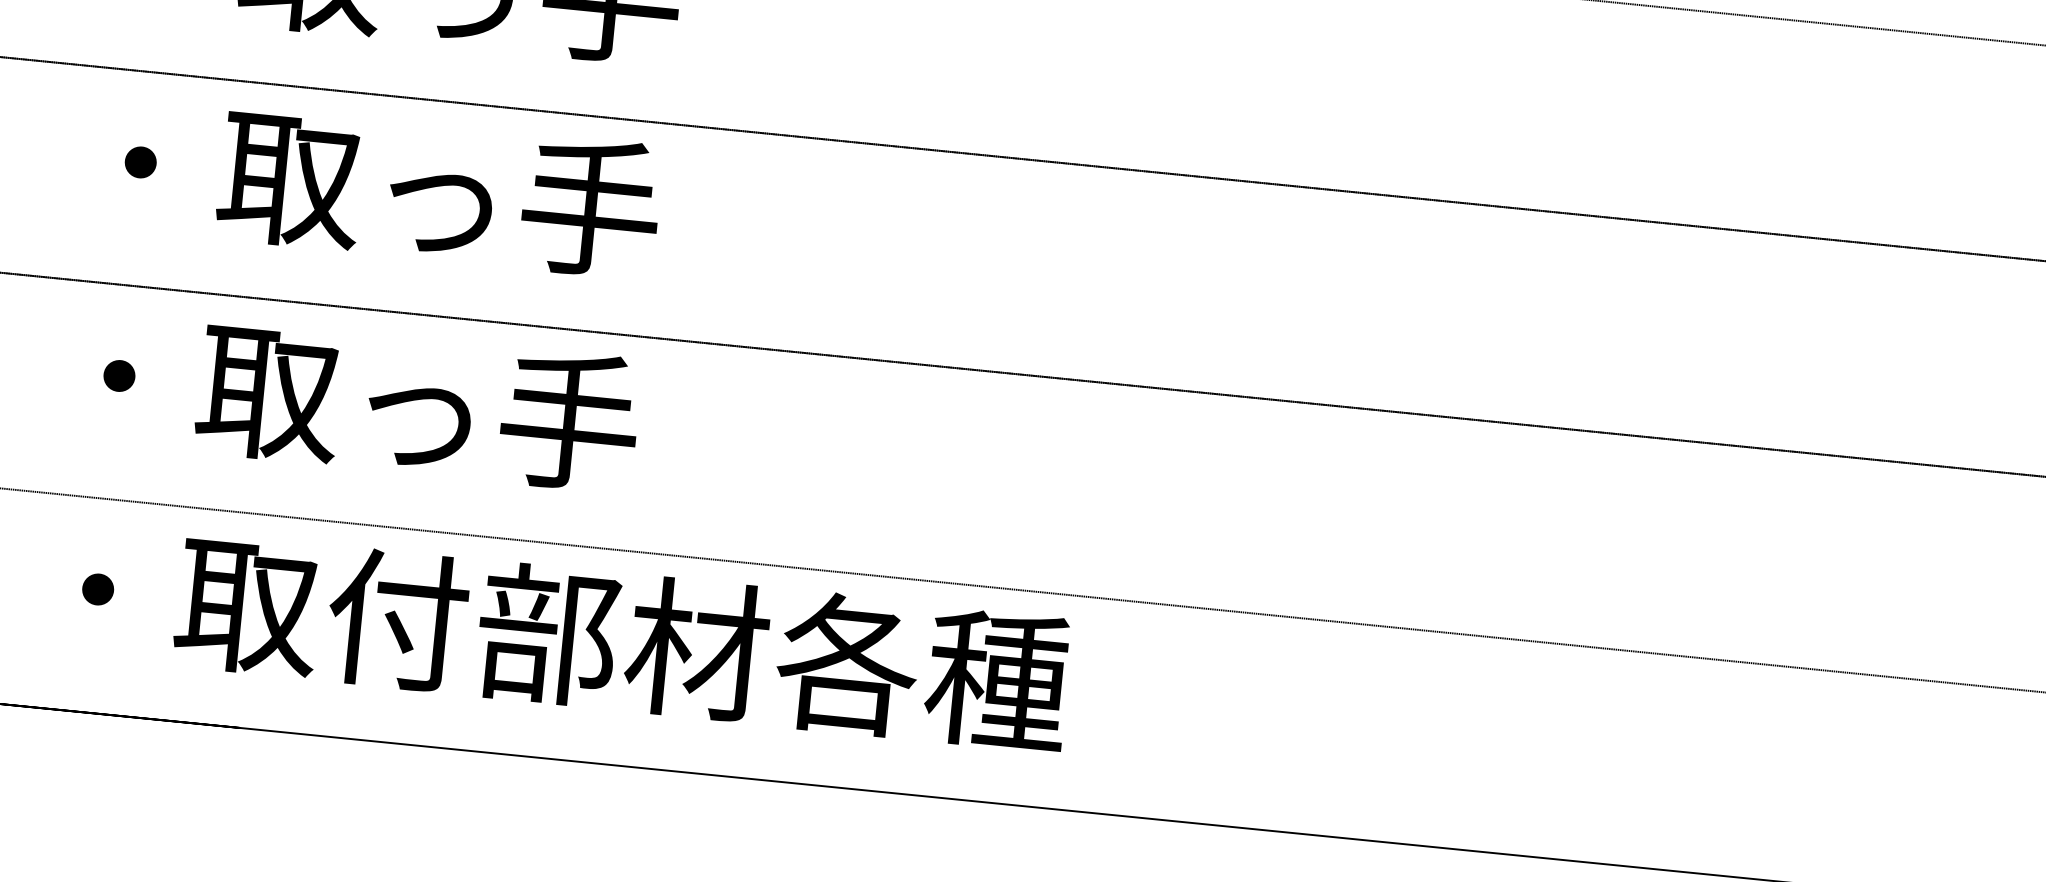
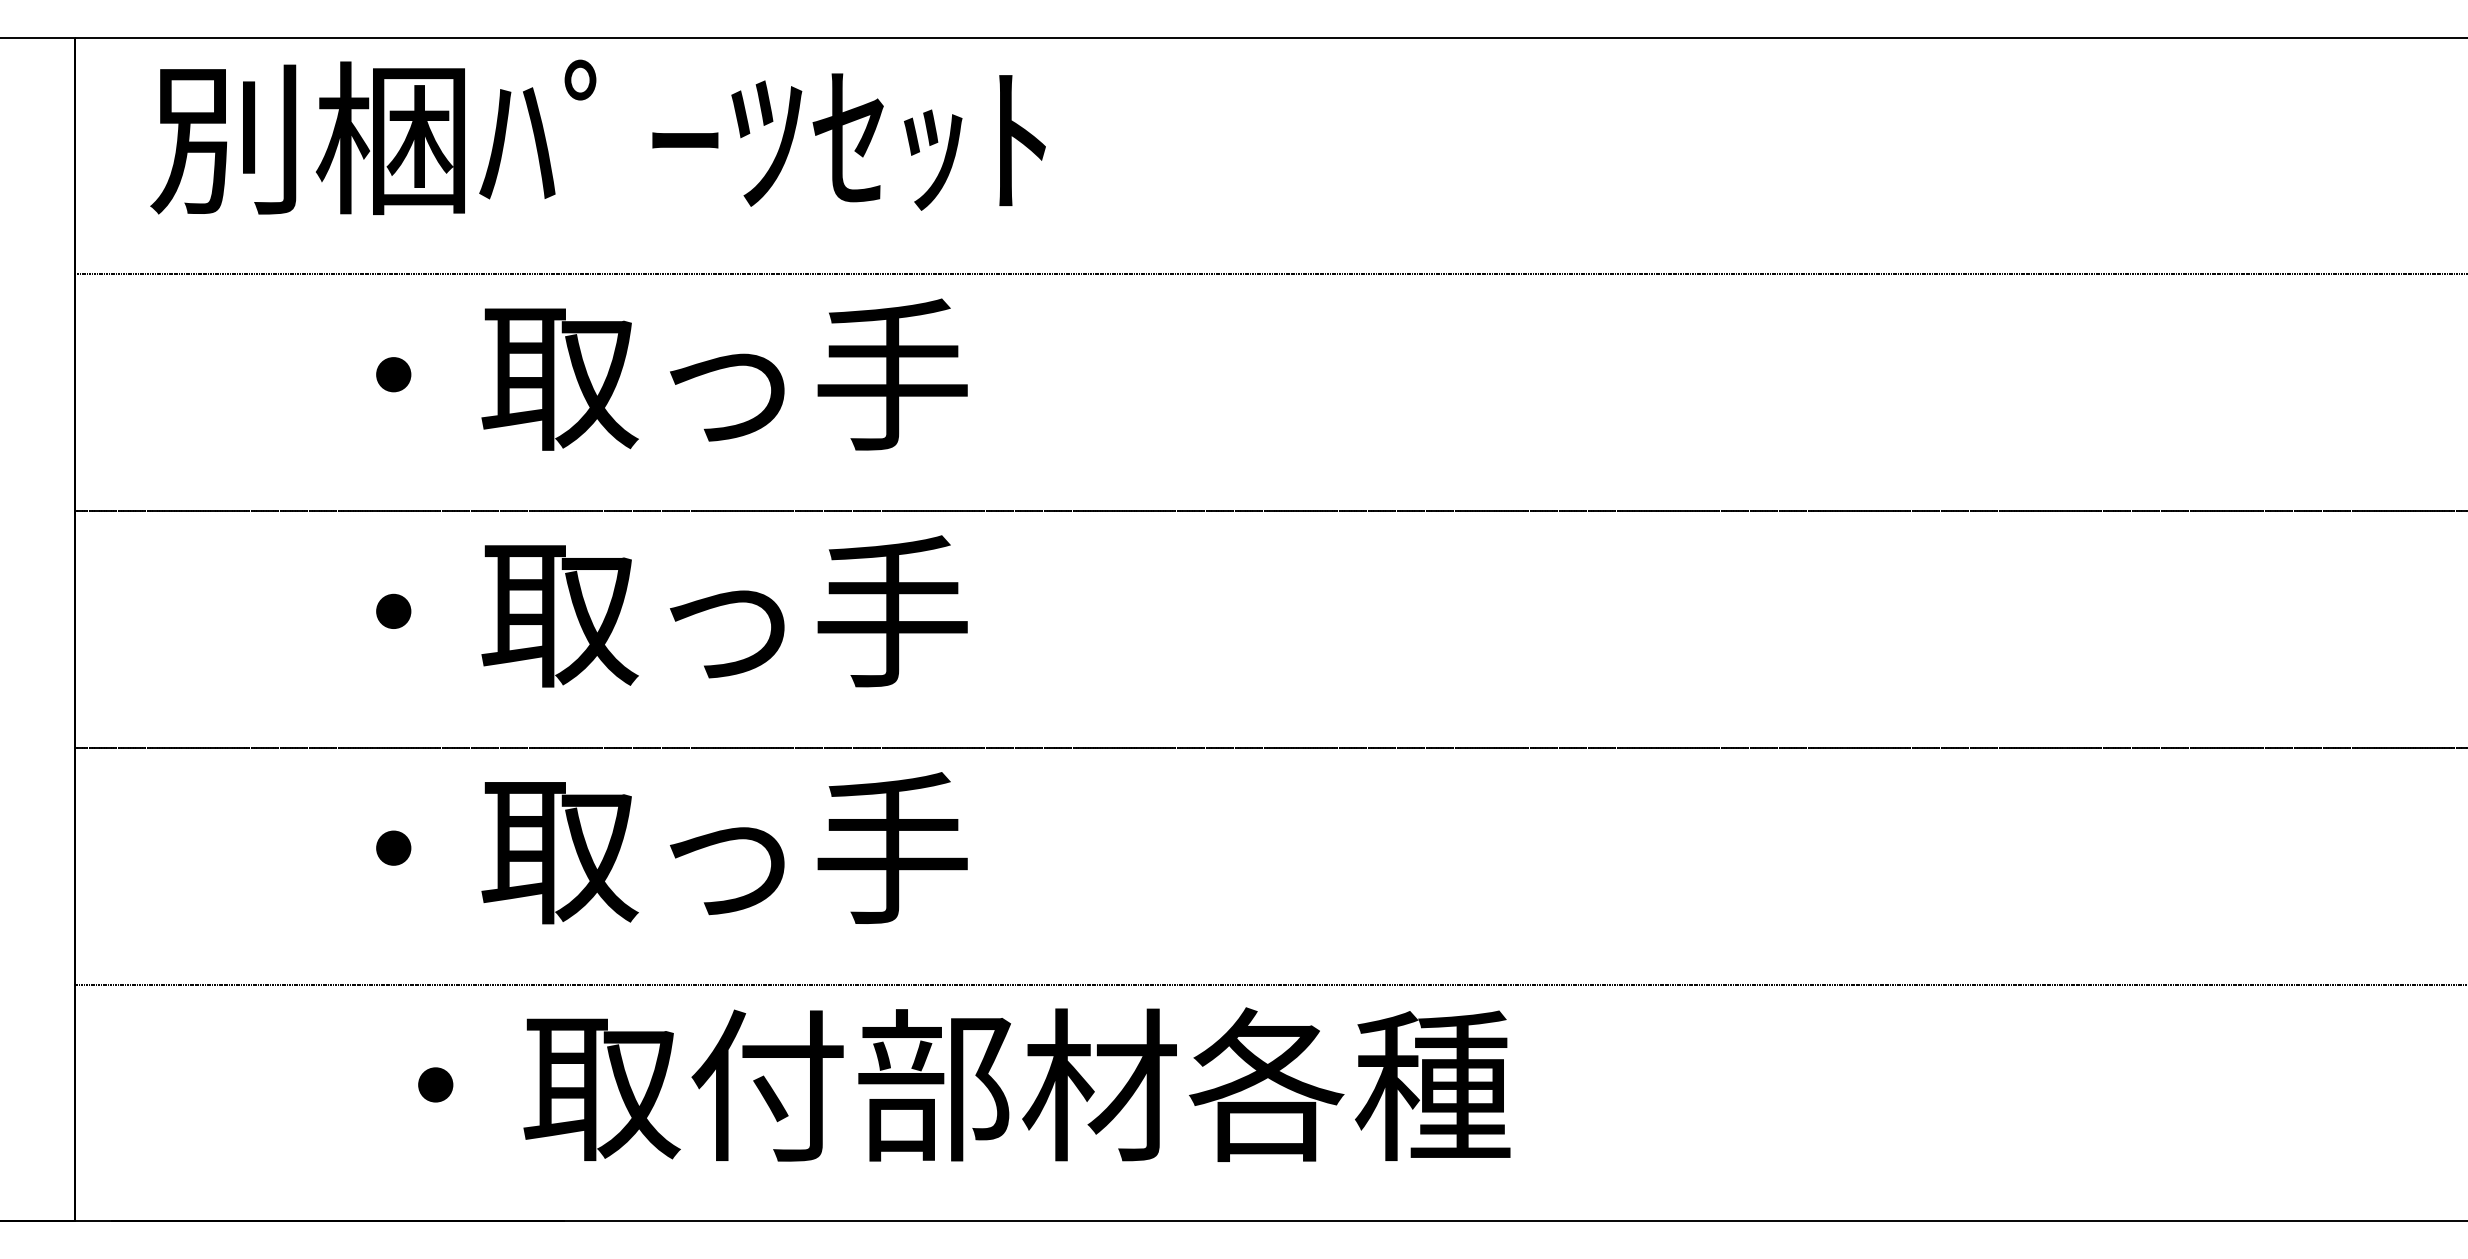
text: (575, 636) -> (964, 1084), moved

